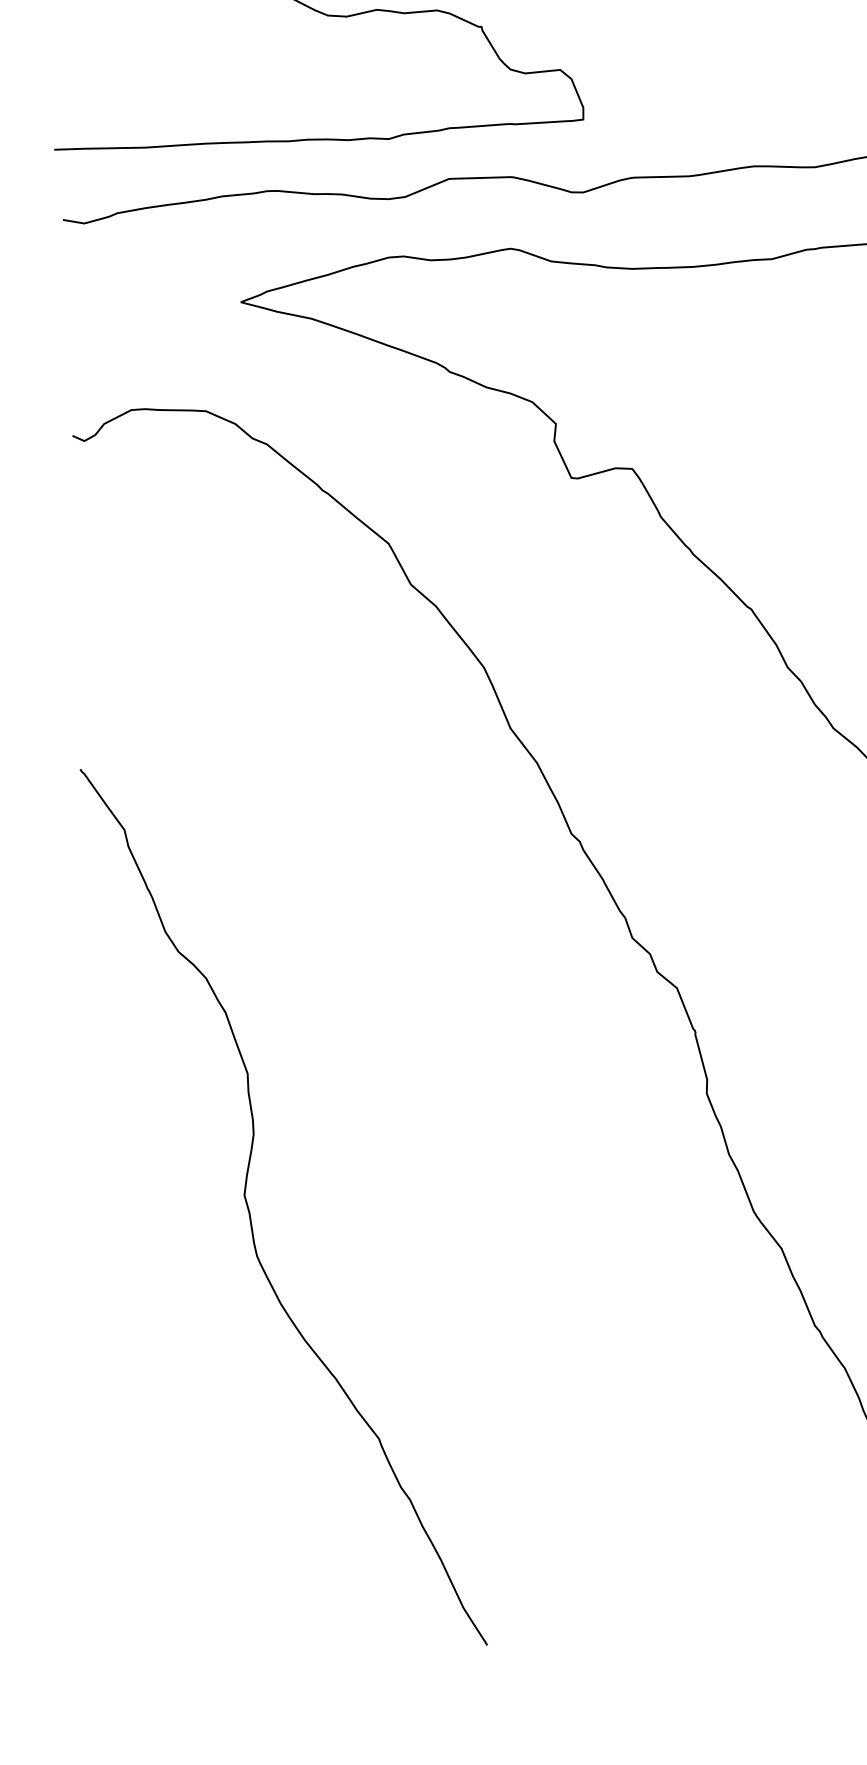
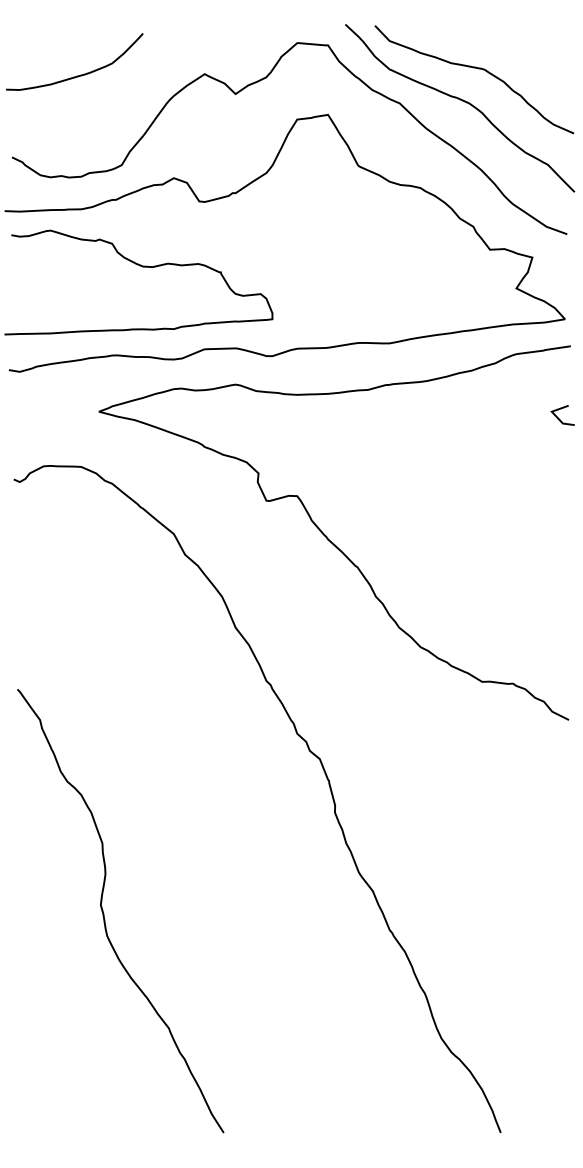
curve: (251, 1212) -> (104, 913), moved

